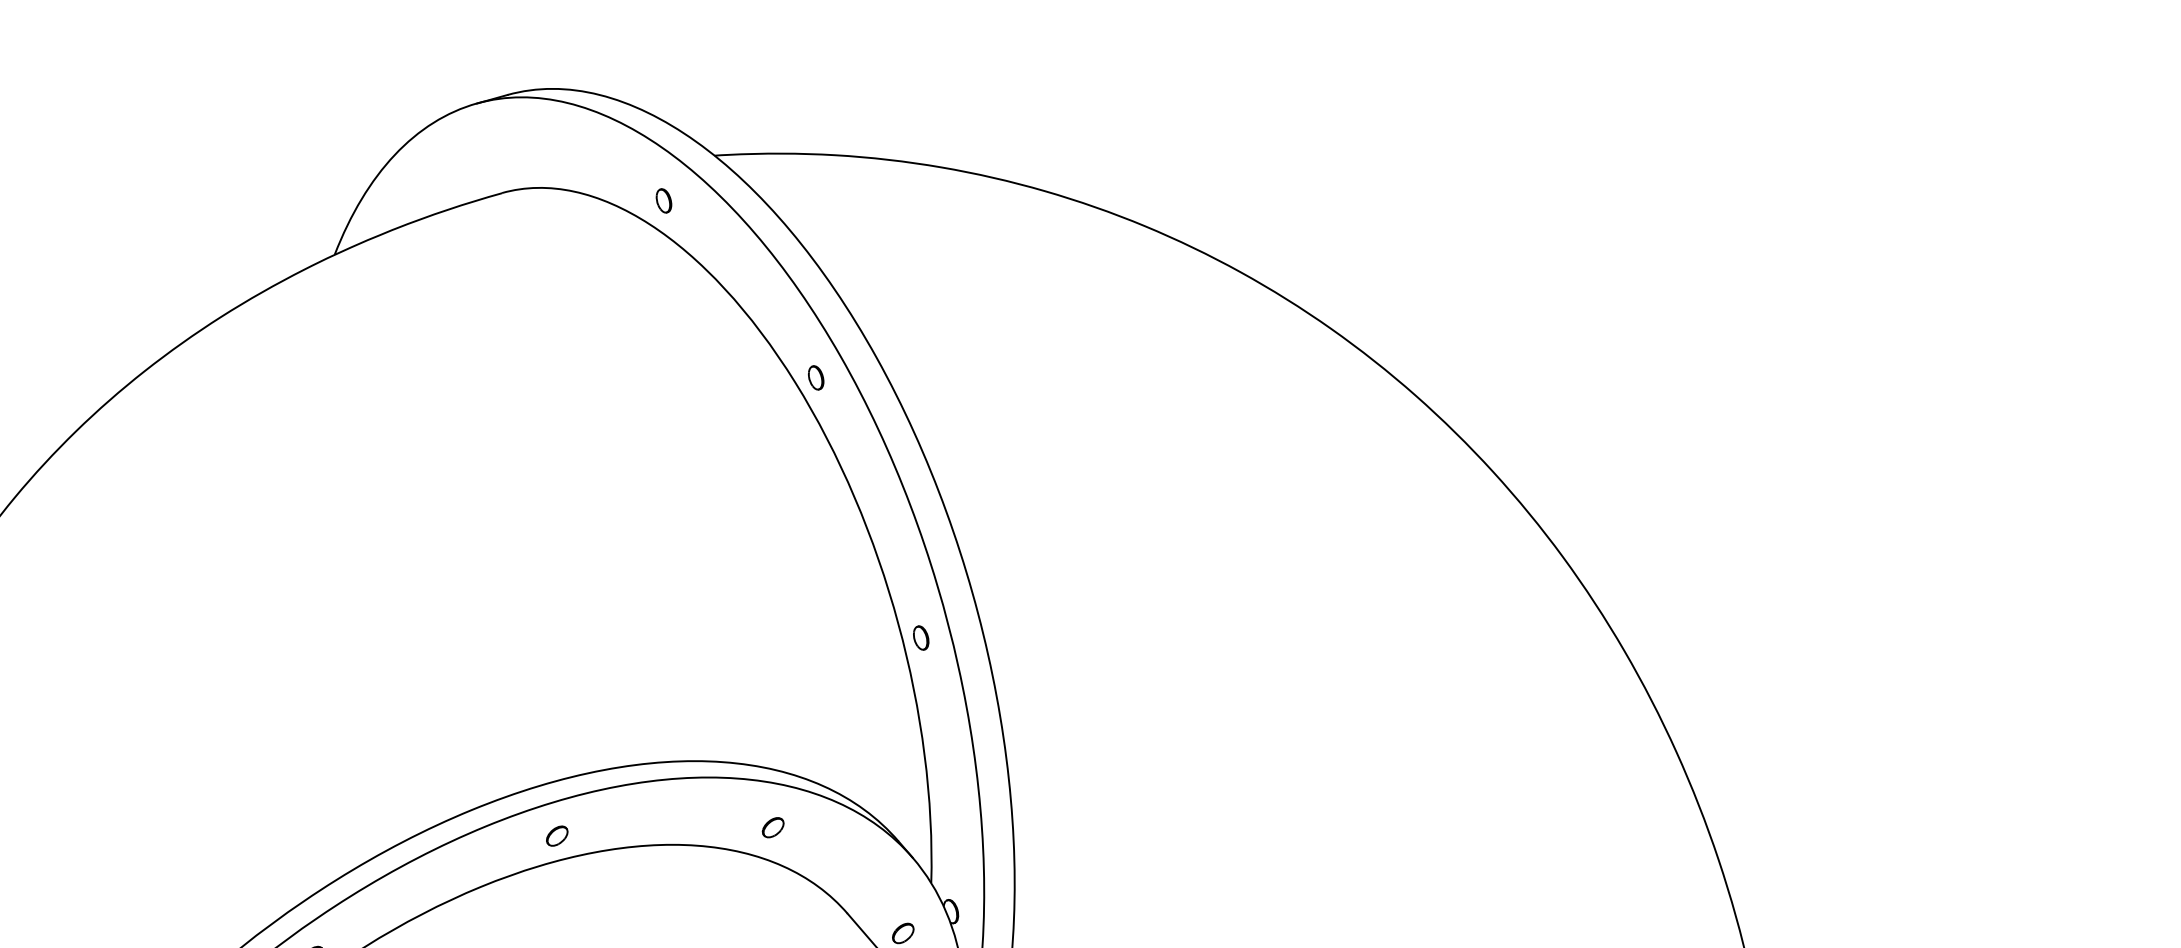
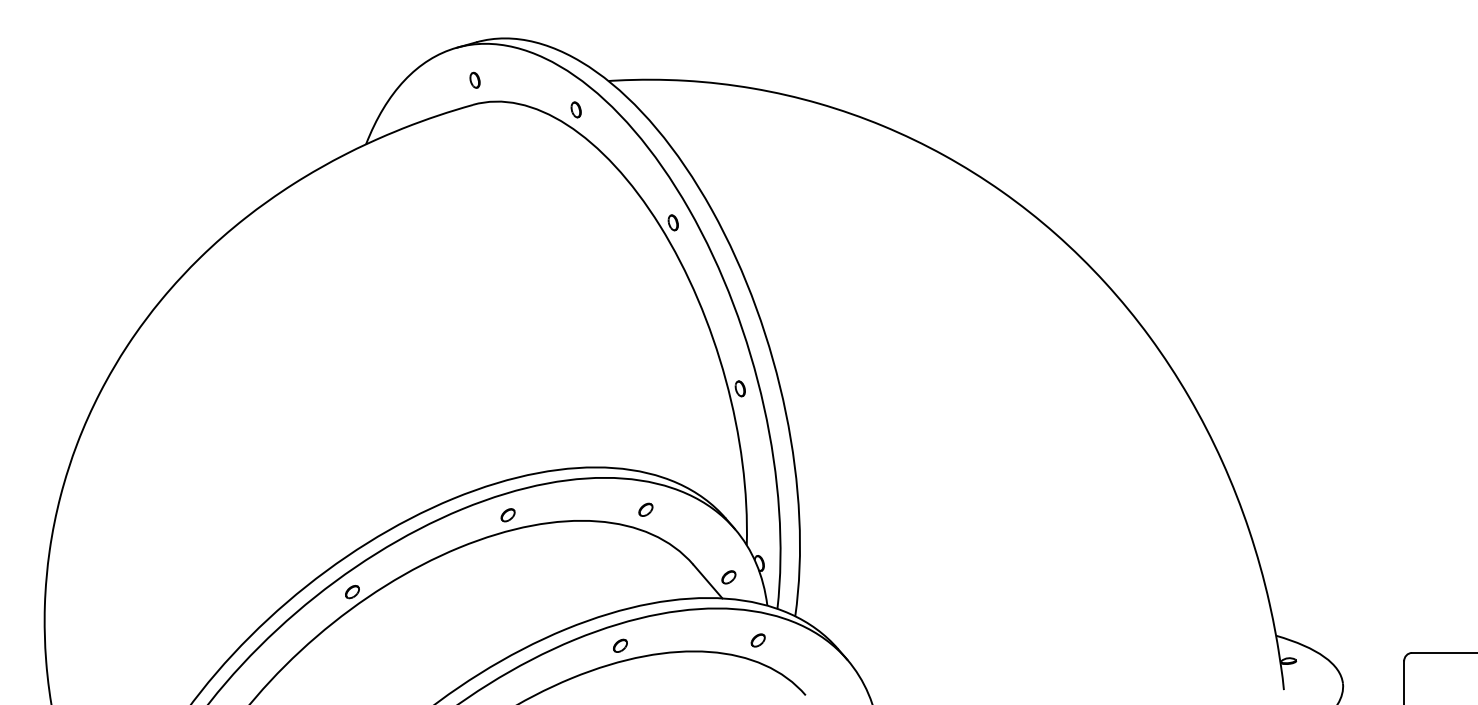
part: (504, 153) -> (474, 79), added

